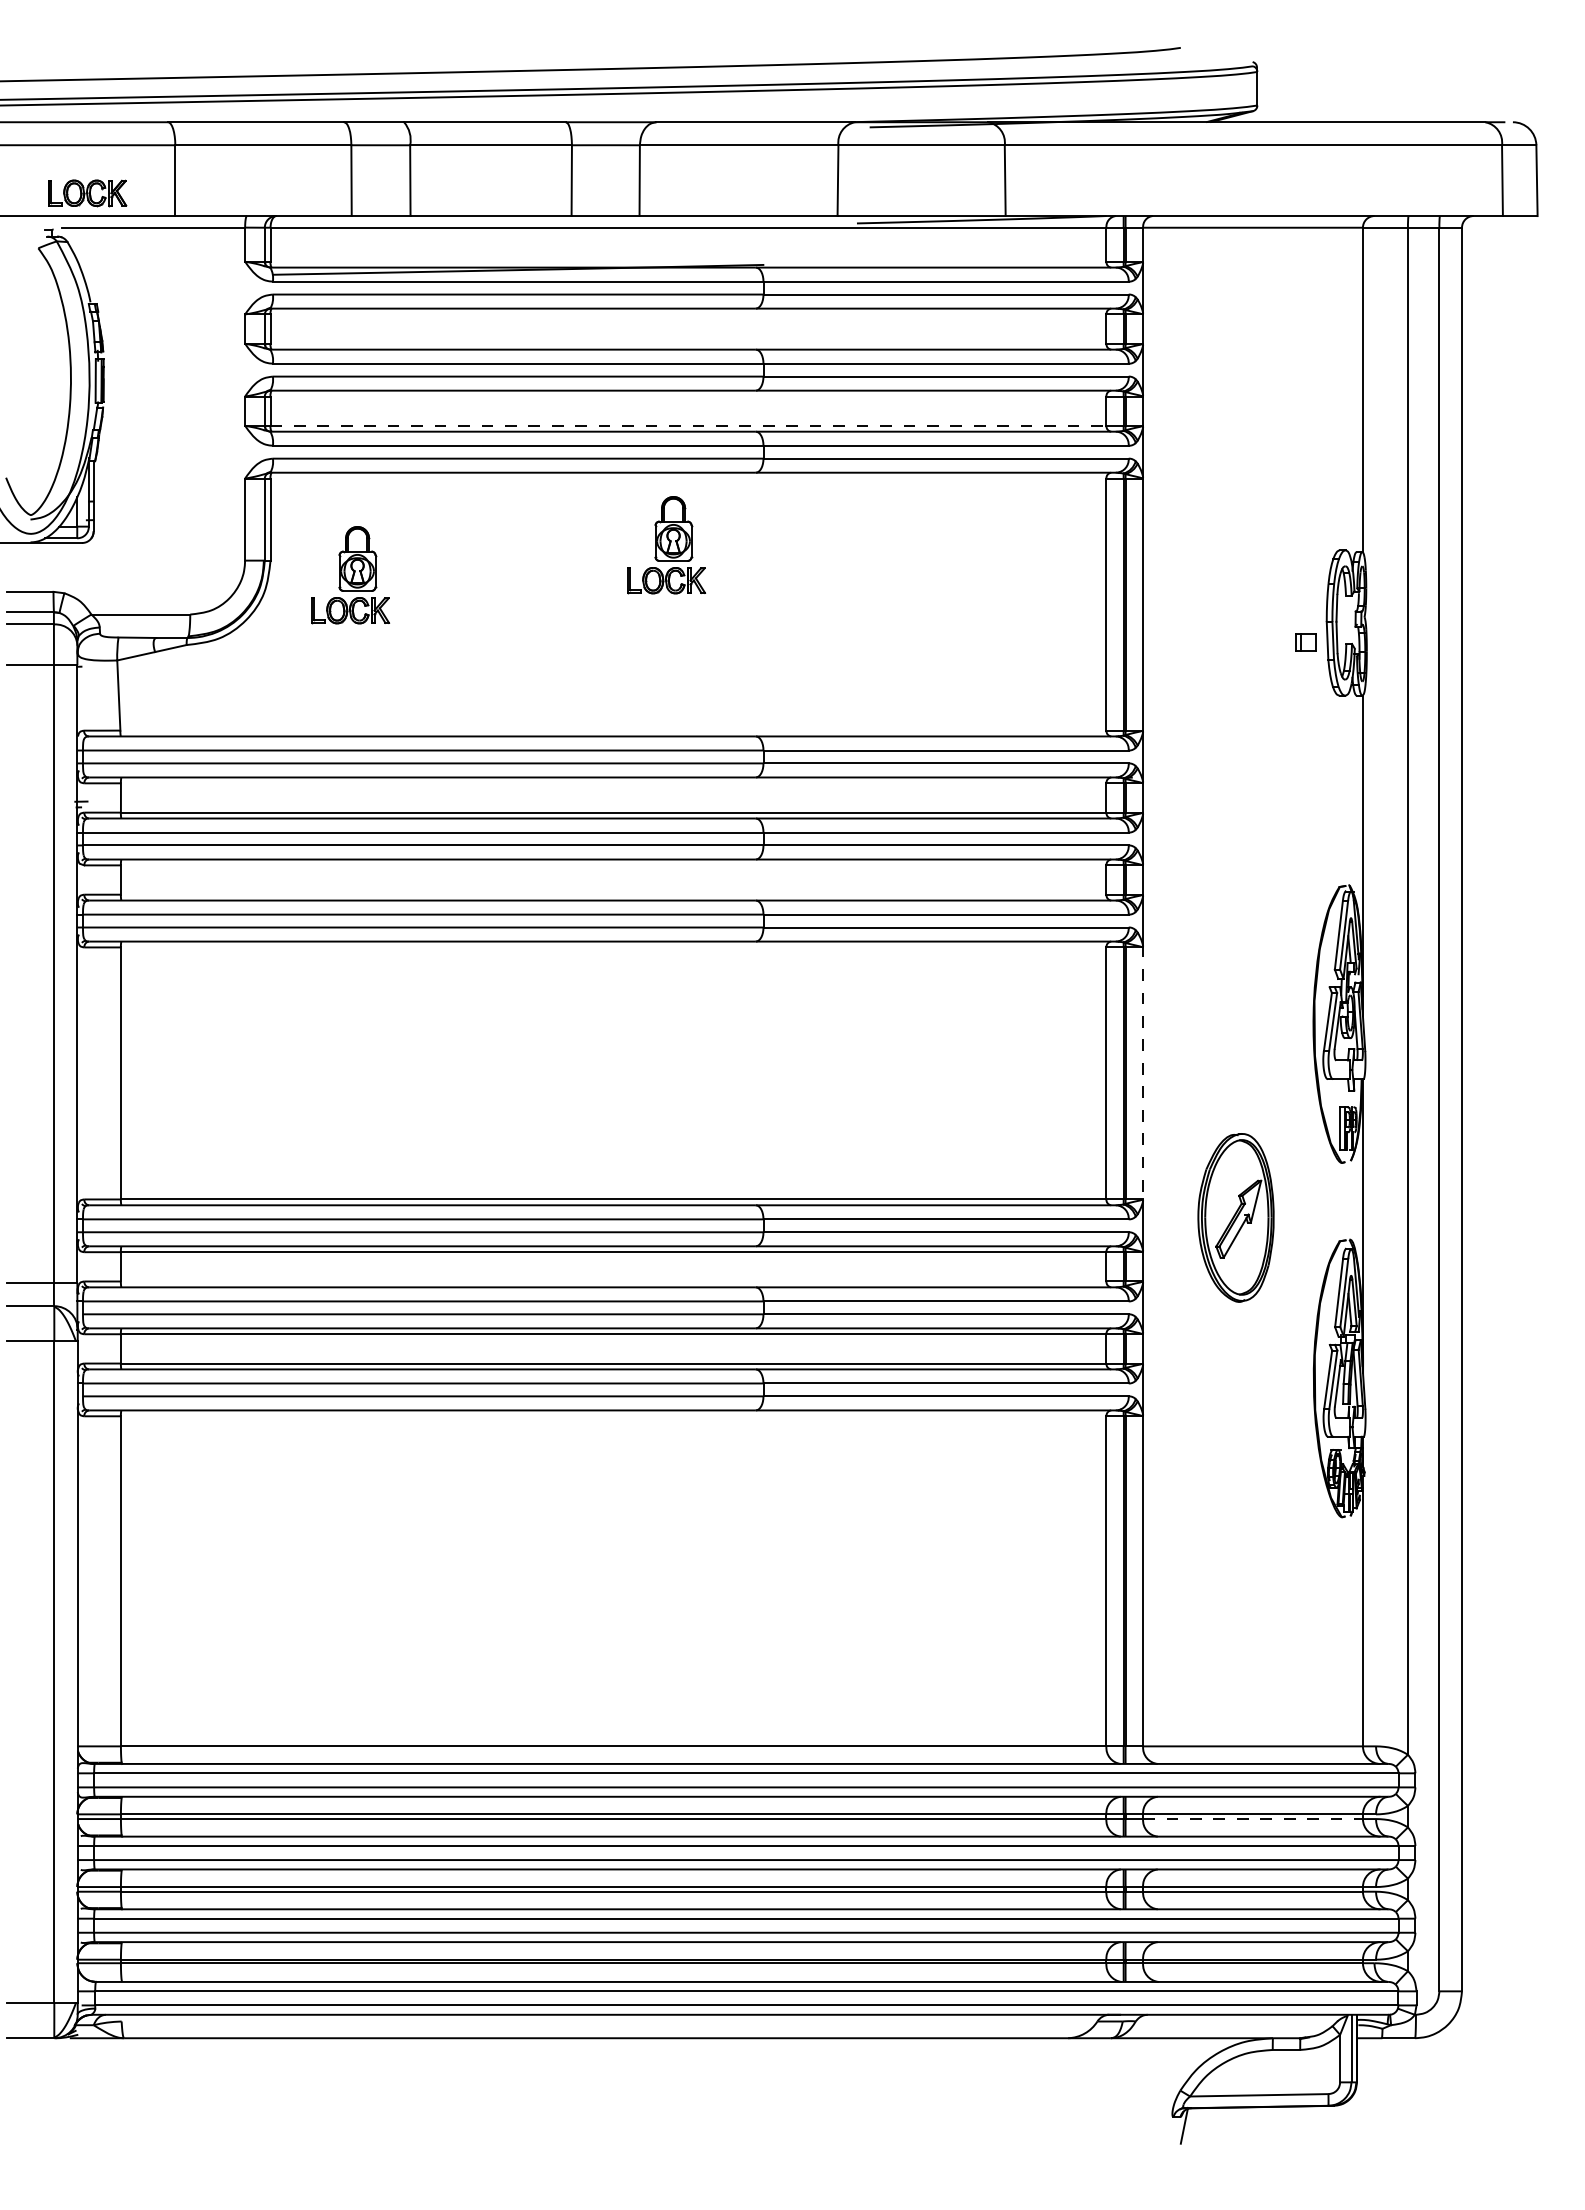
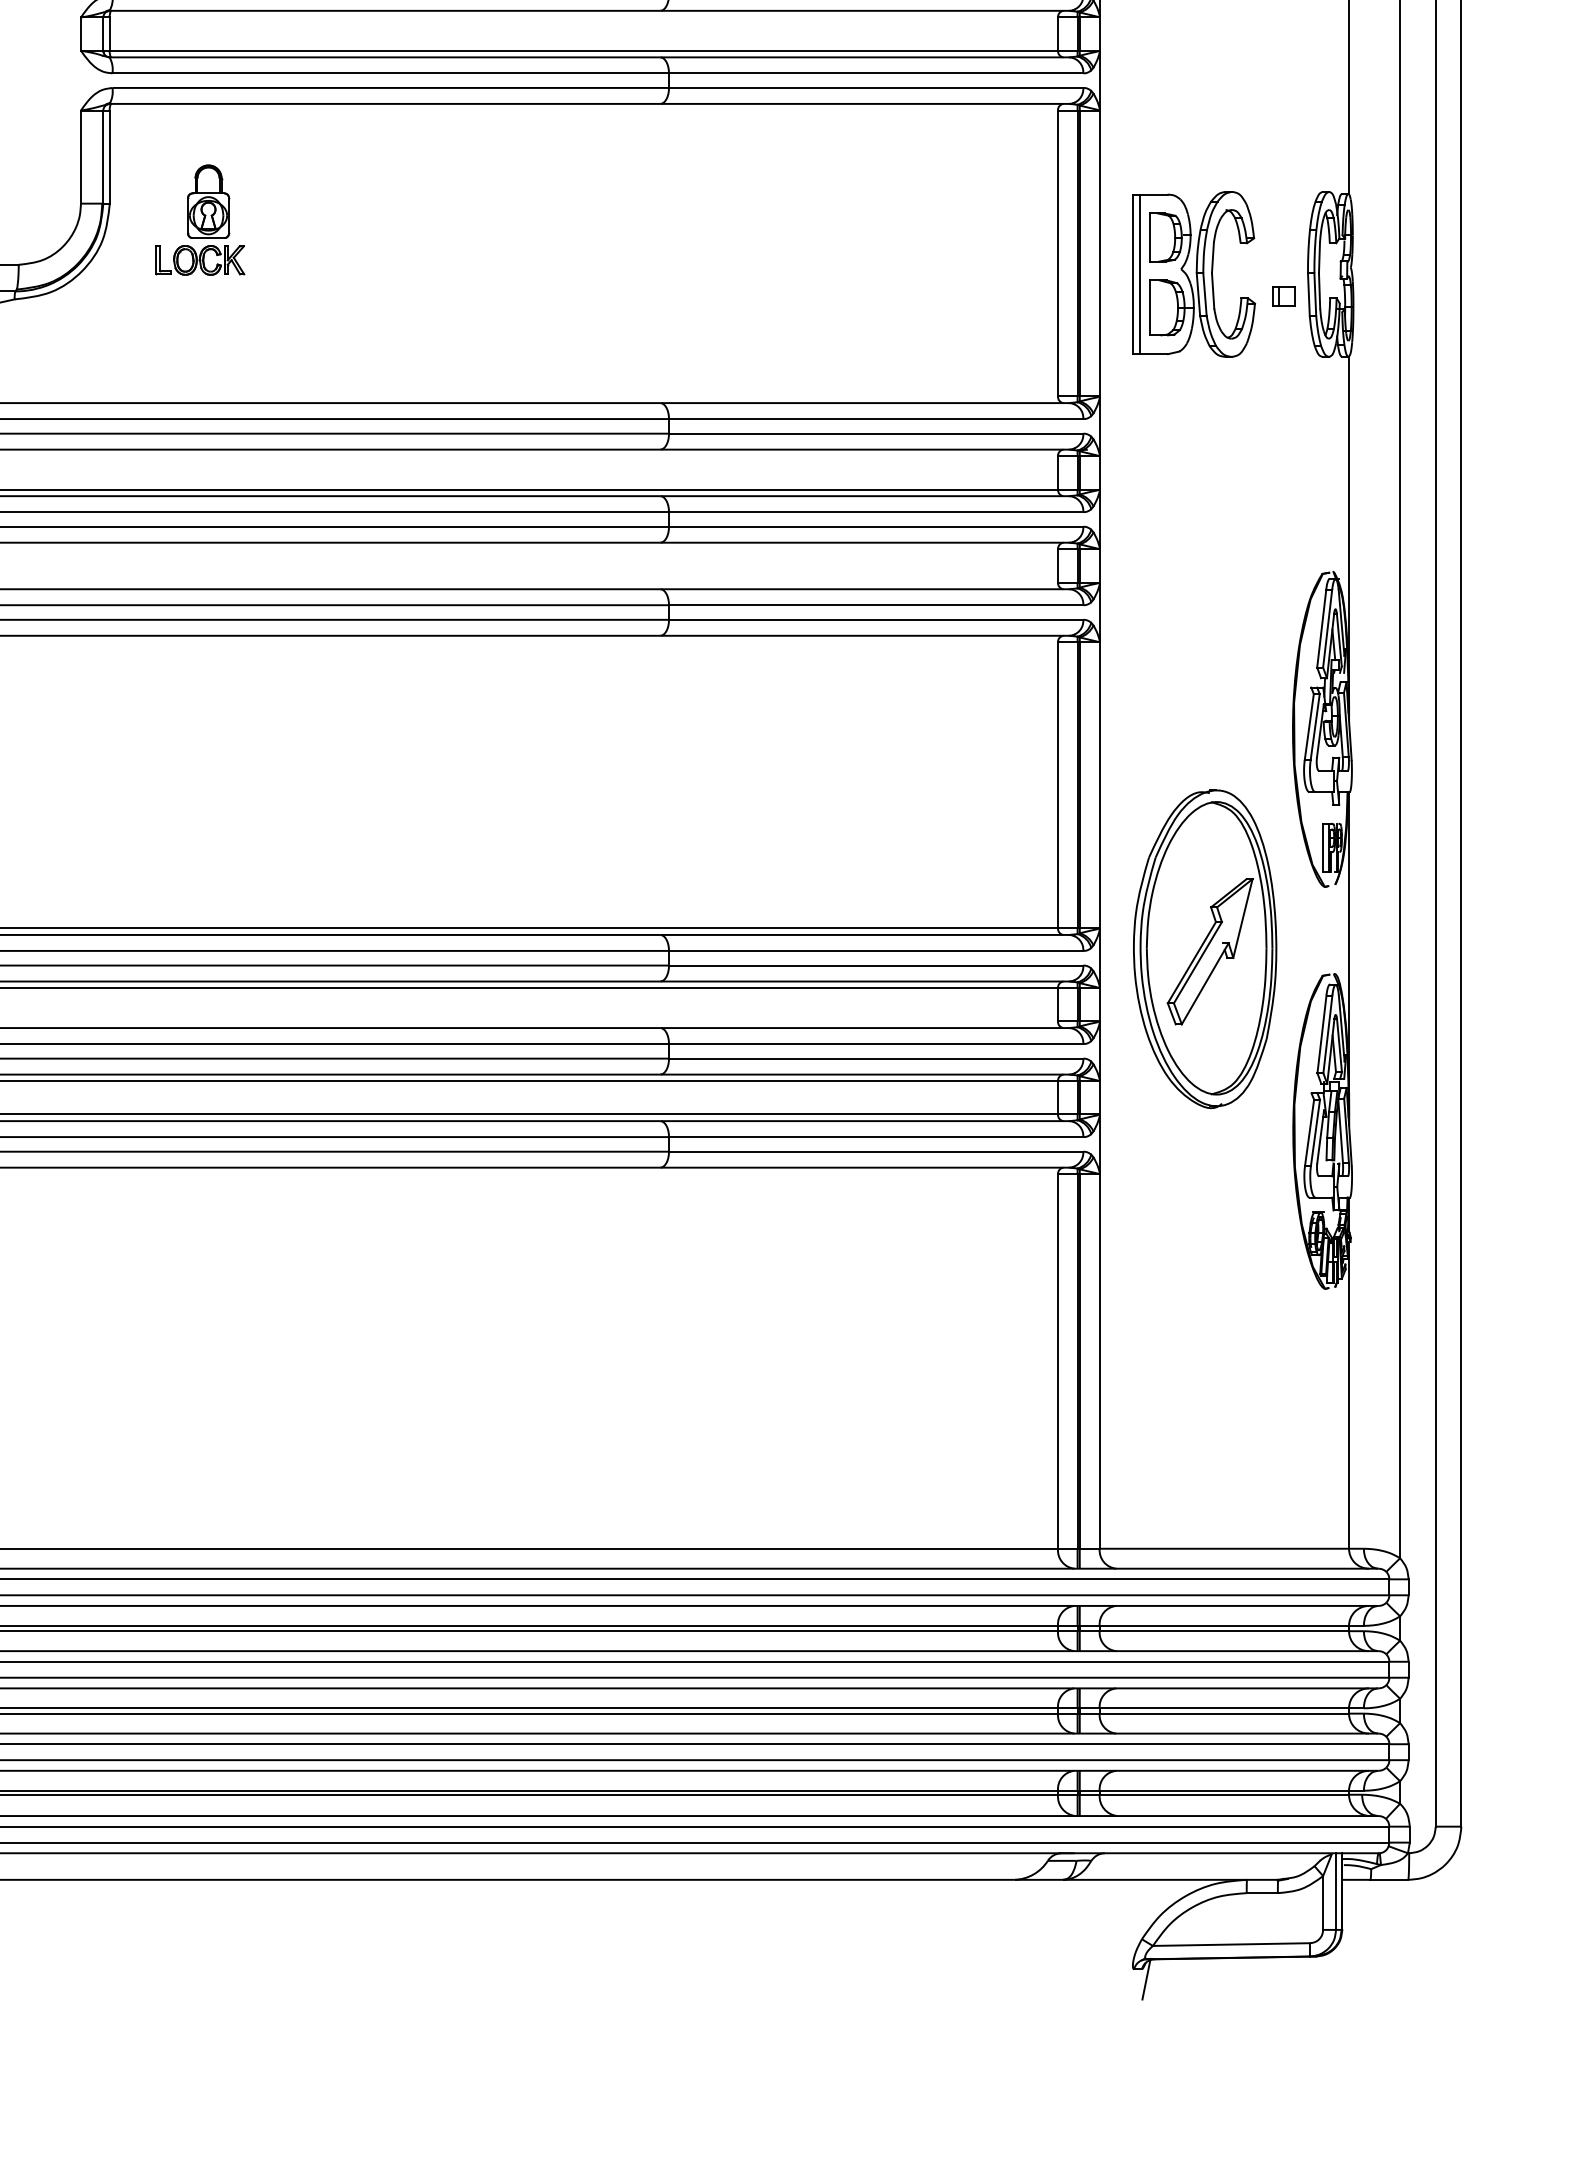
line: (688, 425) -> (583, 50), dashed -> solid
part: (666, 545) -> (558, 186), removed
part: (1226, 622) -> (1194, 273), added
line: (1143, 1073) -> (1100, 785), dashed -> solid
part: (1235, 1217) -> (1204, 948), size x1.67
line: (1253, 1819) -> (1224, 1631), dashed -> solid

